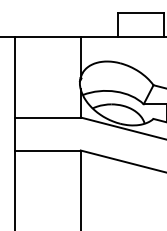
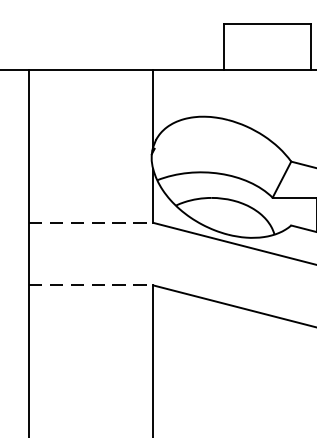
line: (47, 117) -> (90, 222), solid -> dashed
line: (47, 150) -> (90, 285), solid -> dashed

